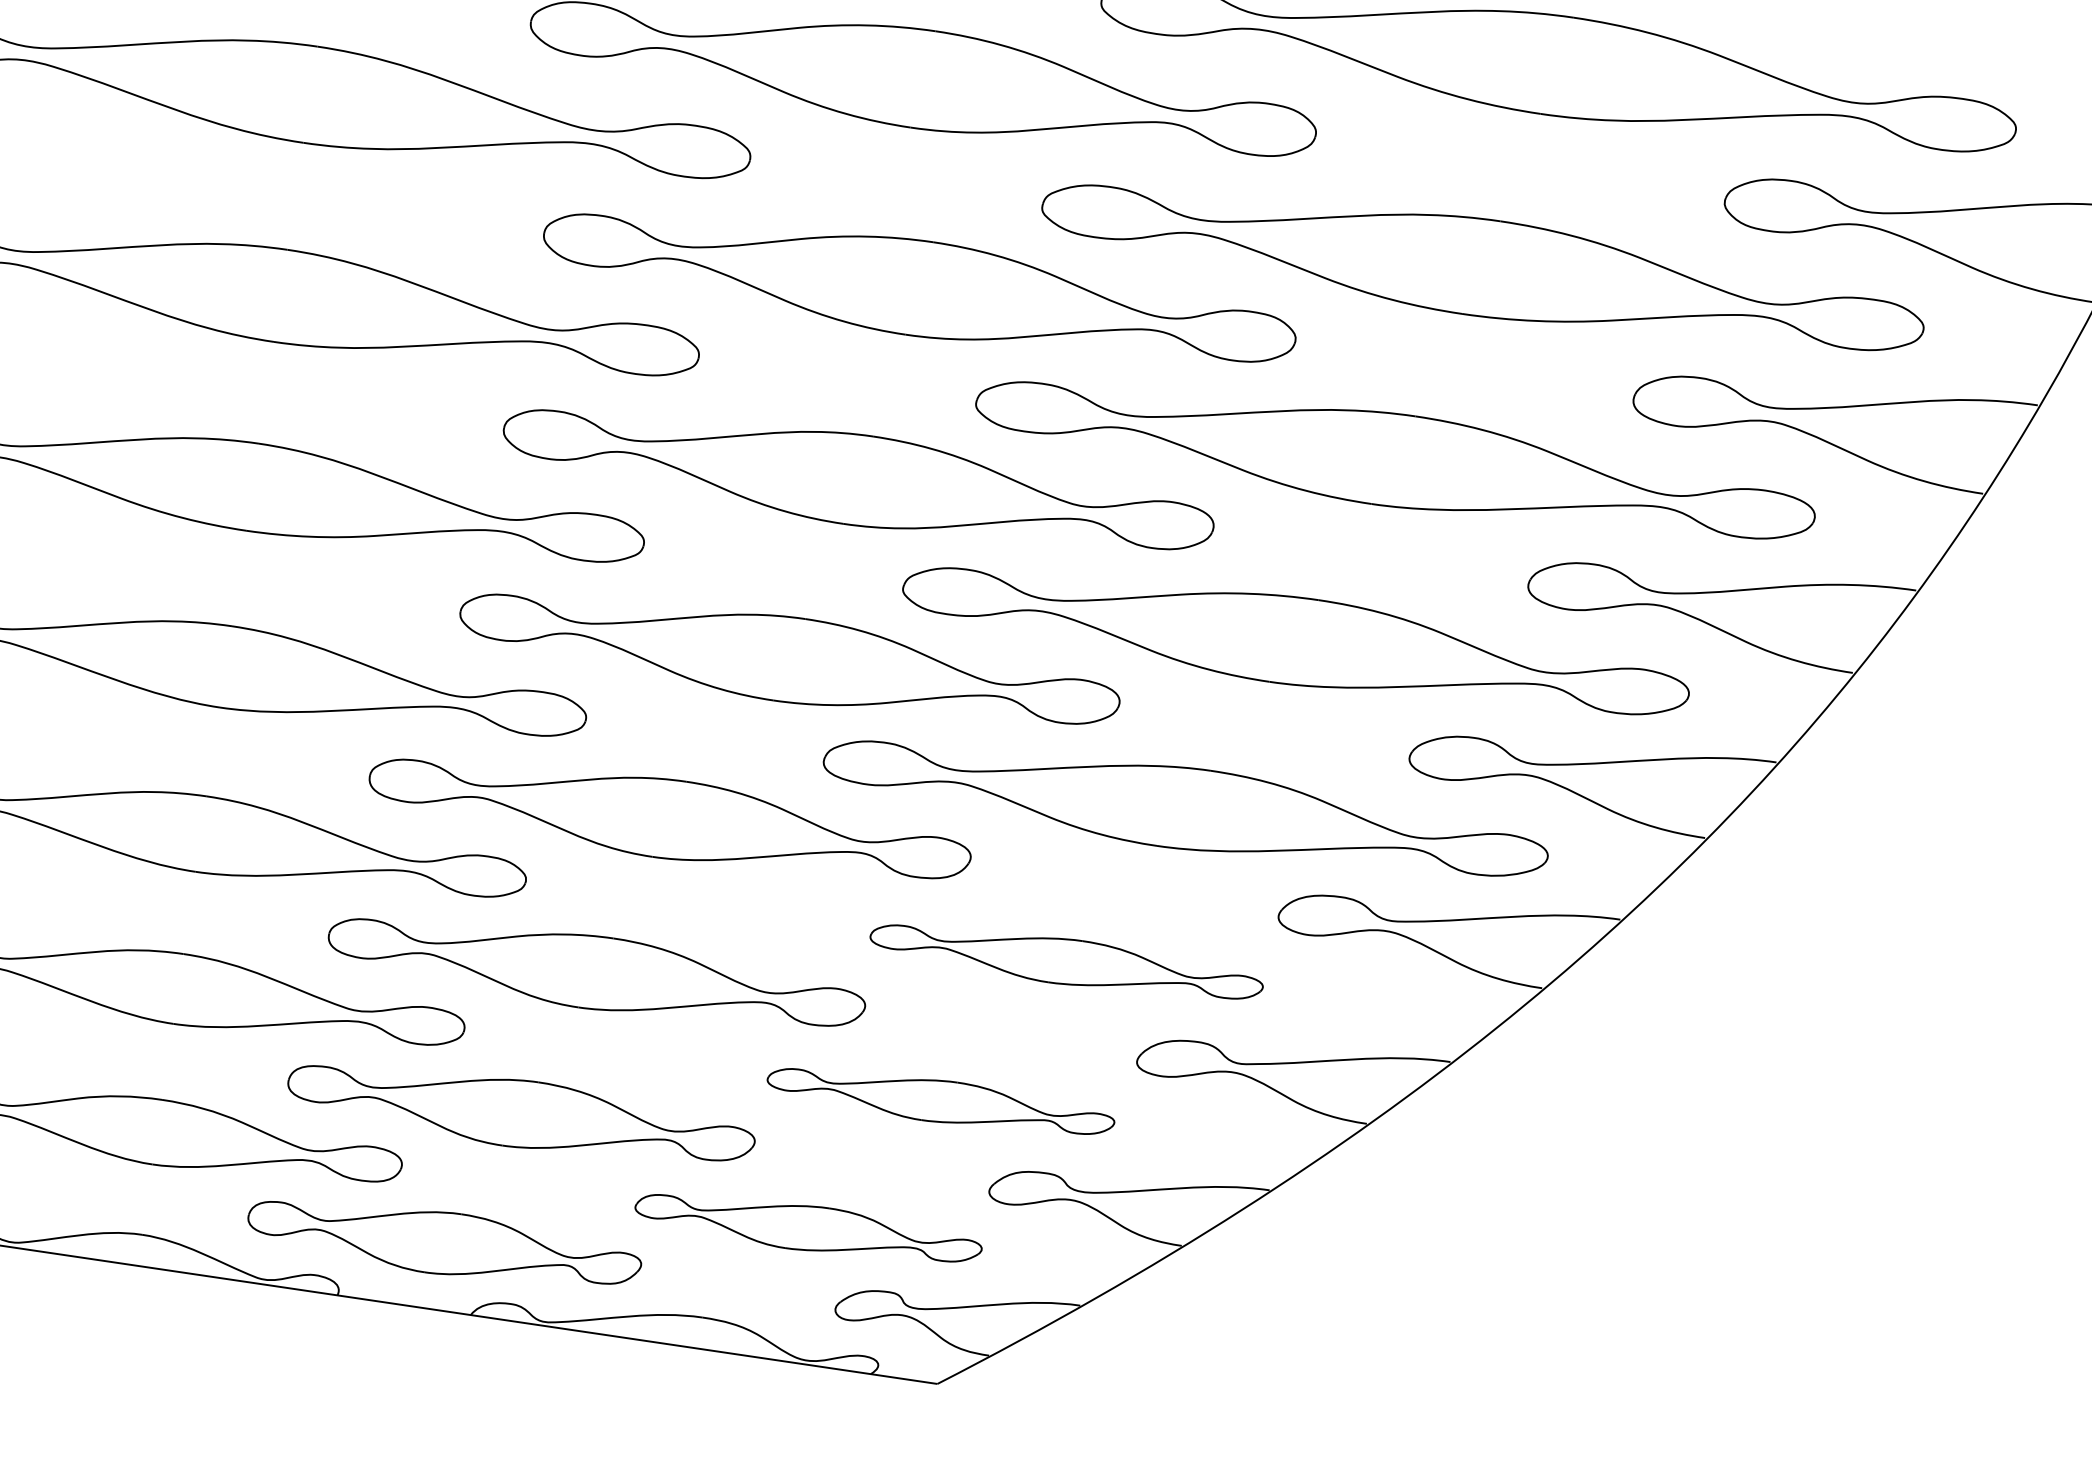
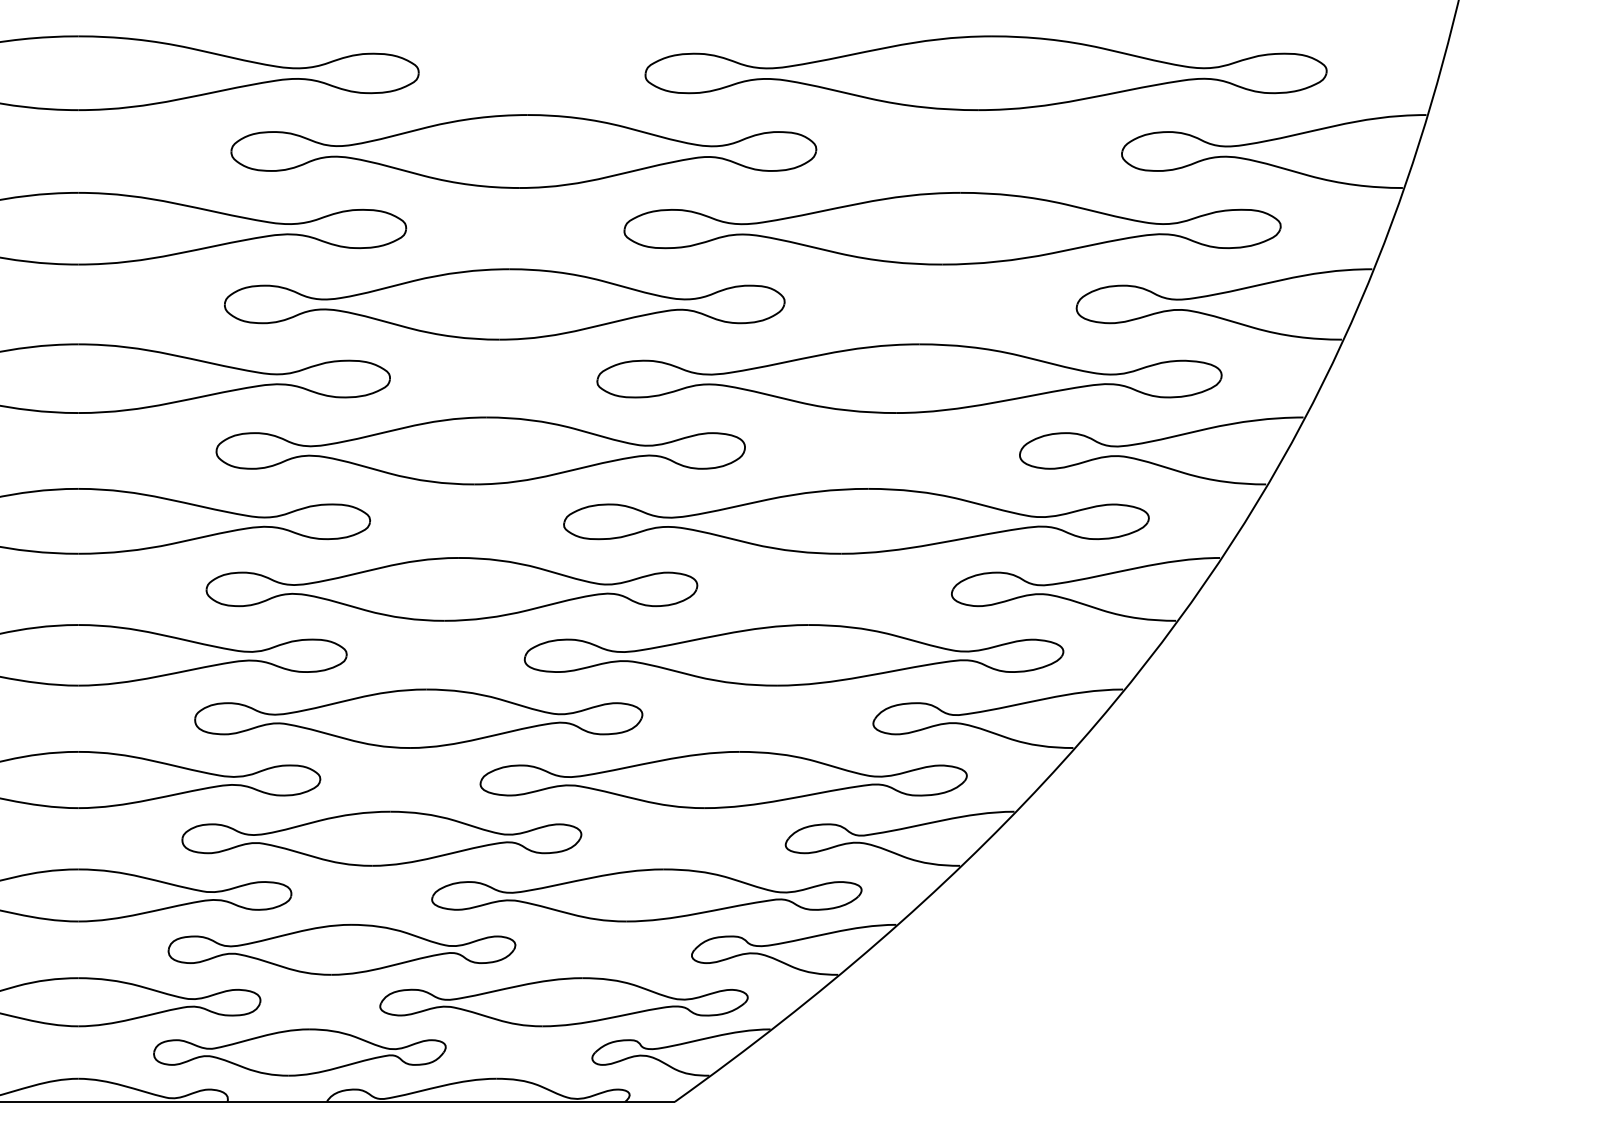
part: (919, 288) -> (504, 304), moved
part: (858, 479) -> (480, 450), moved
part: (789, 659) -> (451, 589), moved
part: (1066, 961) -> (723, 779), size x1.67
part: (940, 1101) -> (646, 895), size x1.67
part: (807, 1228) -> (563, 1002), size x1.43

